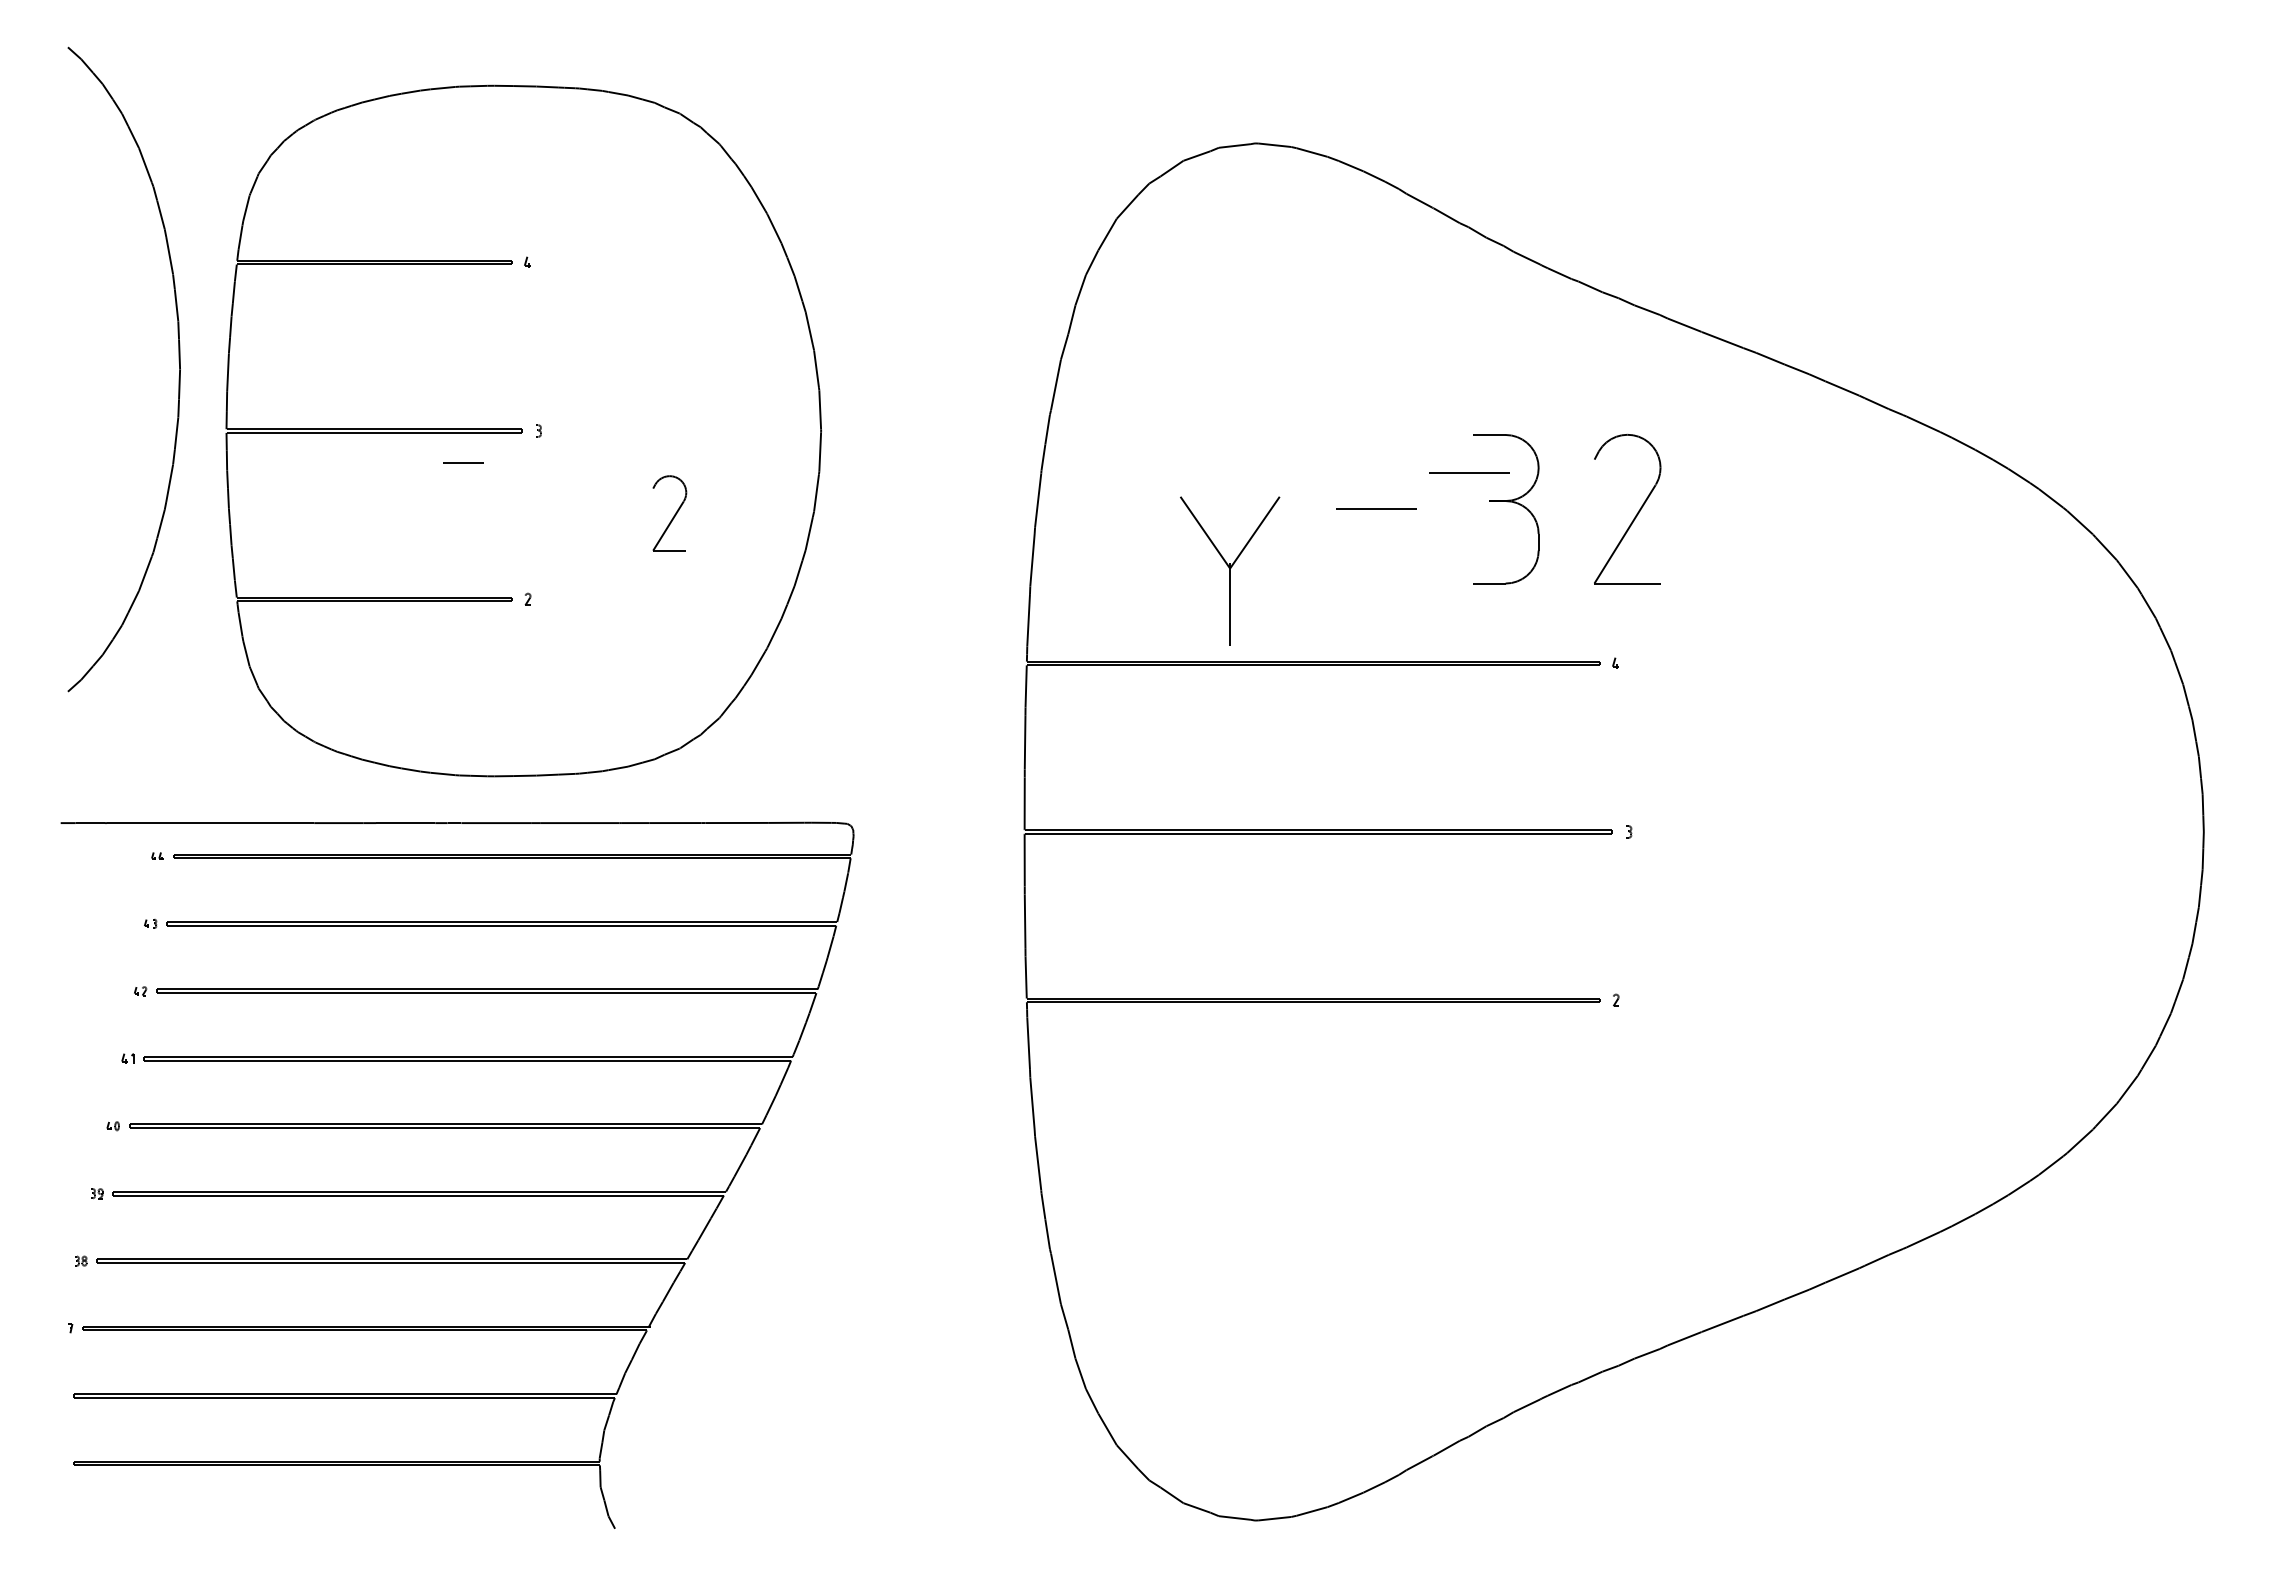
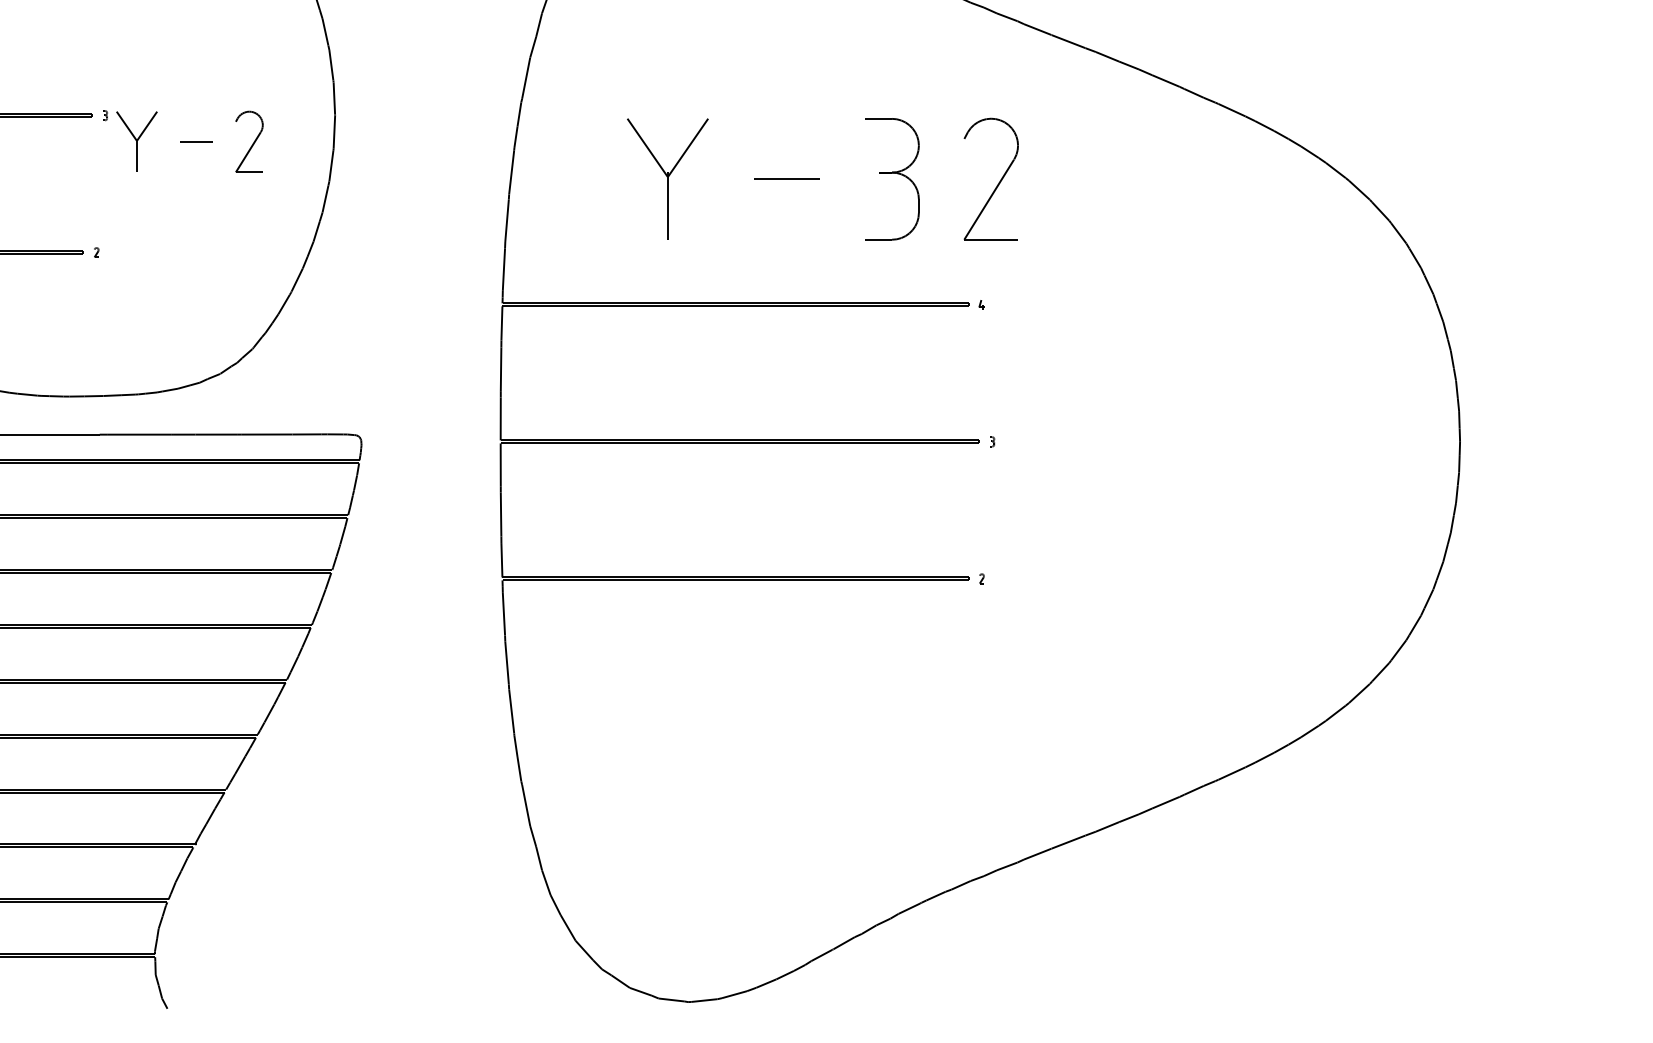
line: (463, 462) -> (196, 141), moved
part: (577, 462) -> (136, 141), added
line: (1469, 472) -> (862, 149), removed
part: (669, 513) -> (249, 142), moved
part: (1230, 570) -> (668, 178), moved

